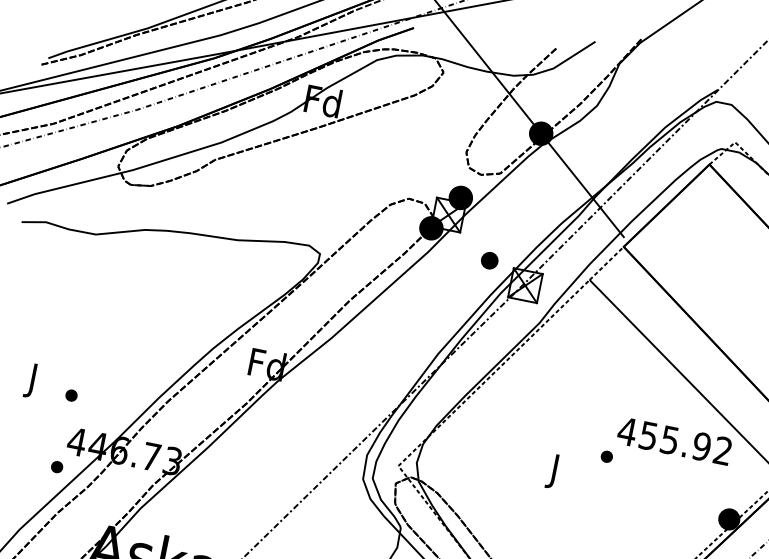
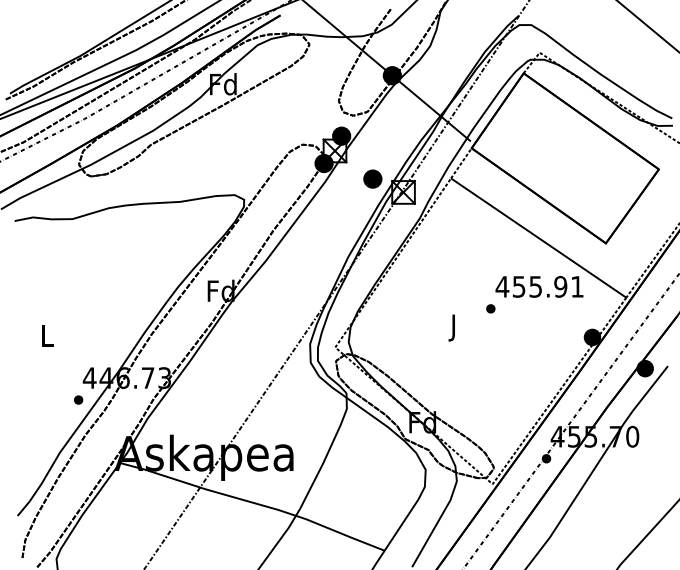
part: (489, 259) -> (372, 178), size x1.43
text: (33, 380) -> (47, 338), J -> L
part: (71, 394) -> (78, 343), removed
text: (723, 450) -> (577, 286), 455.92 -> 455.91

